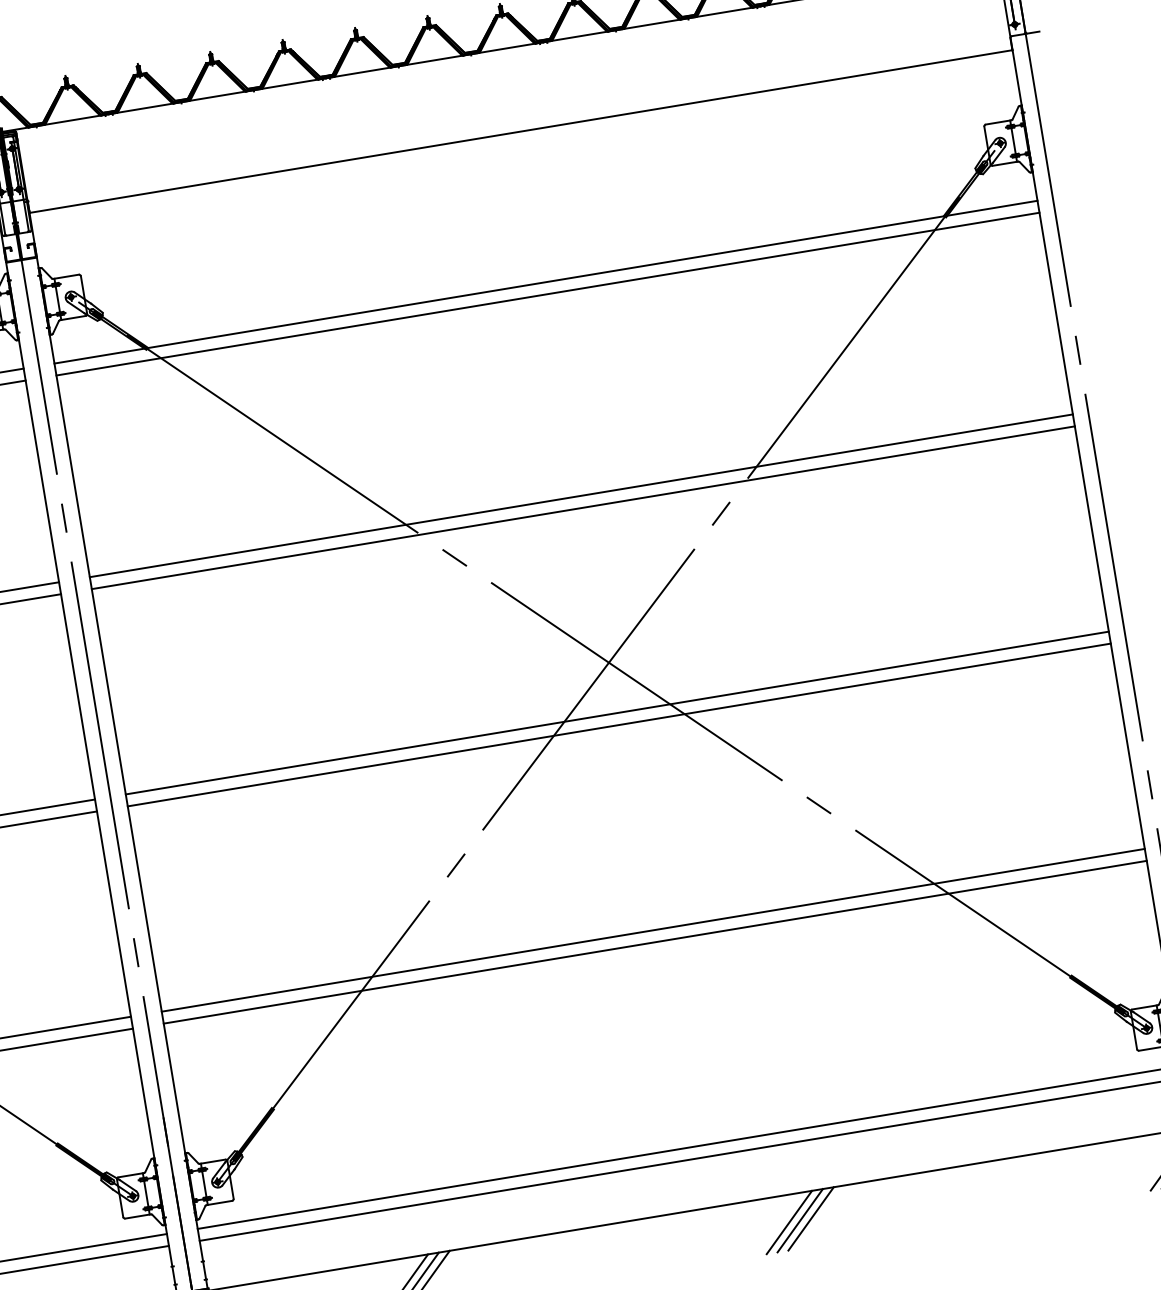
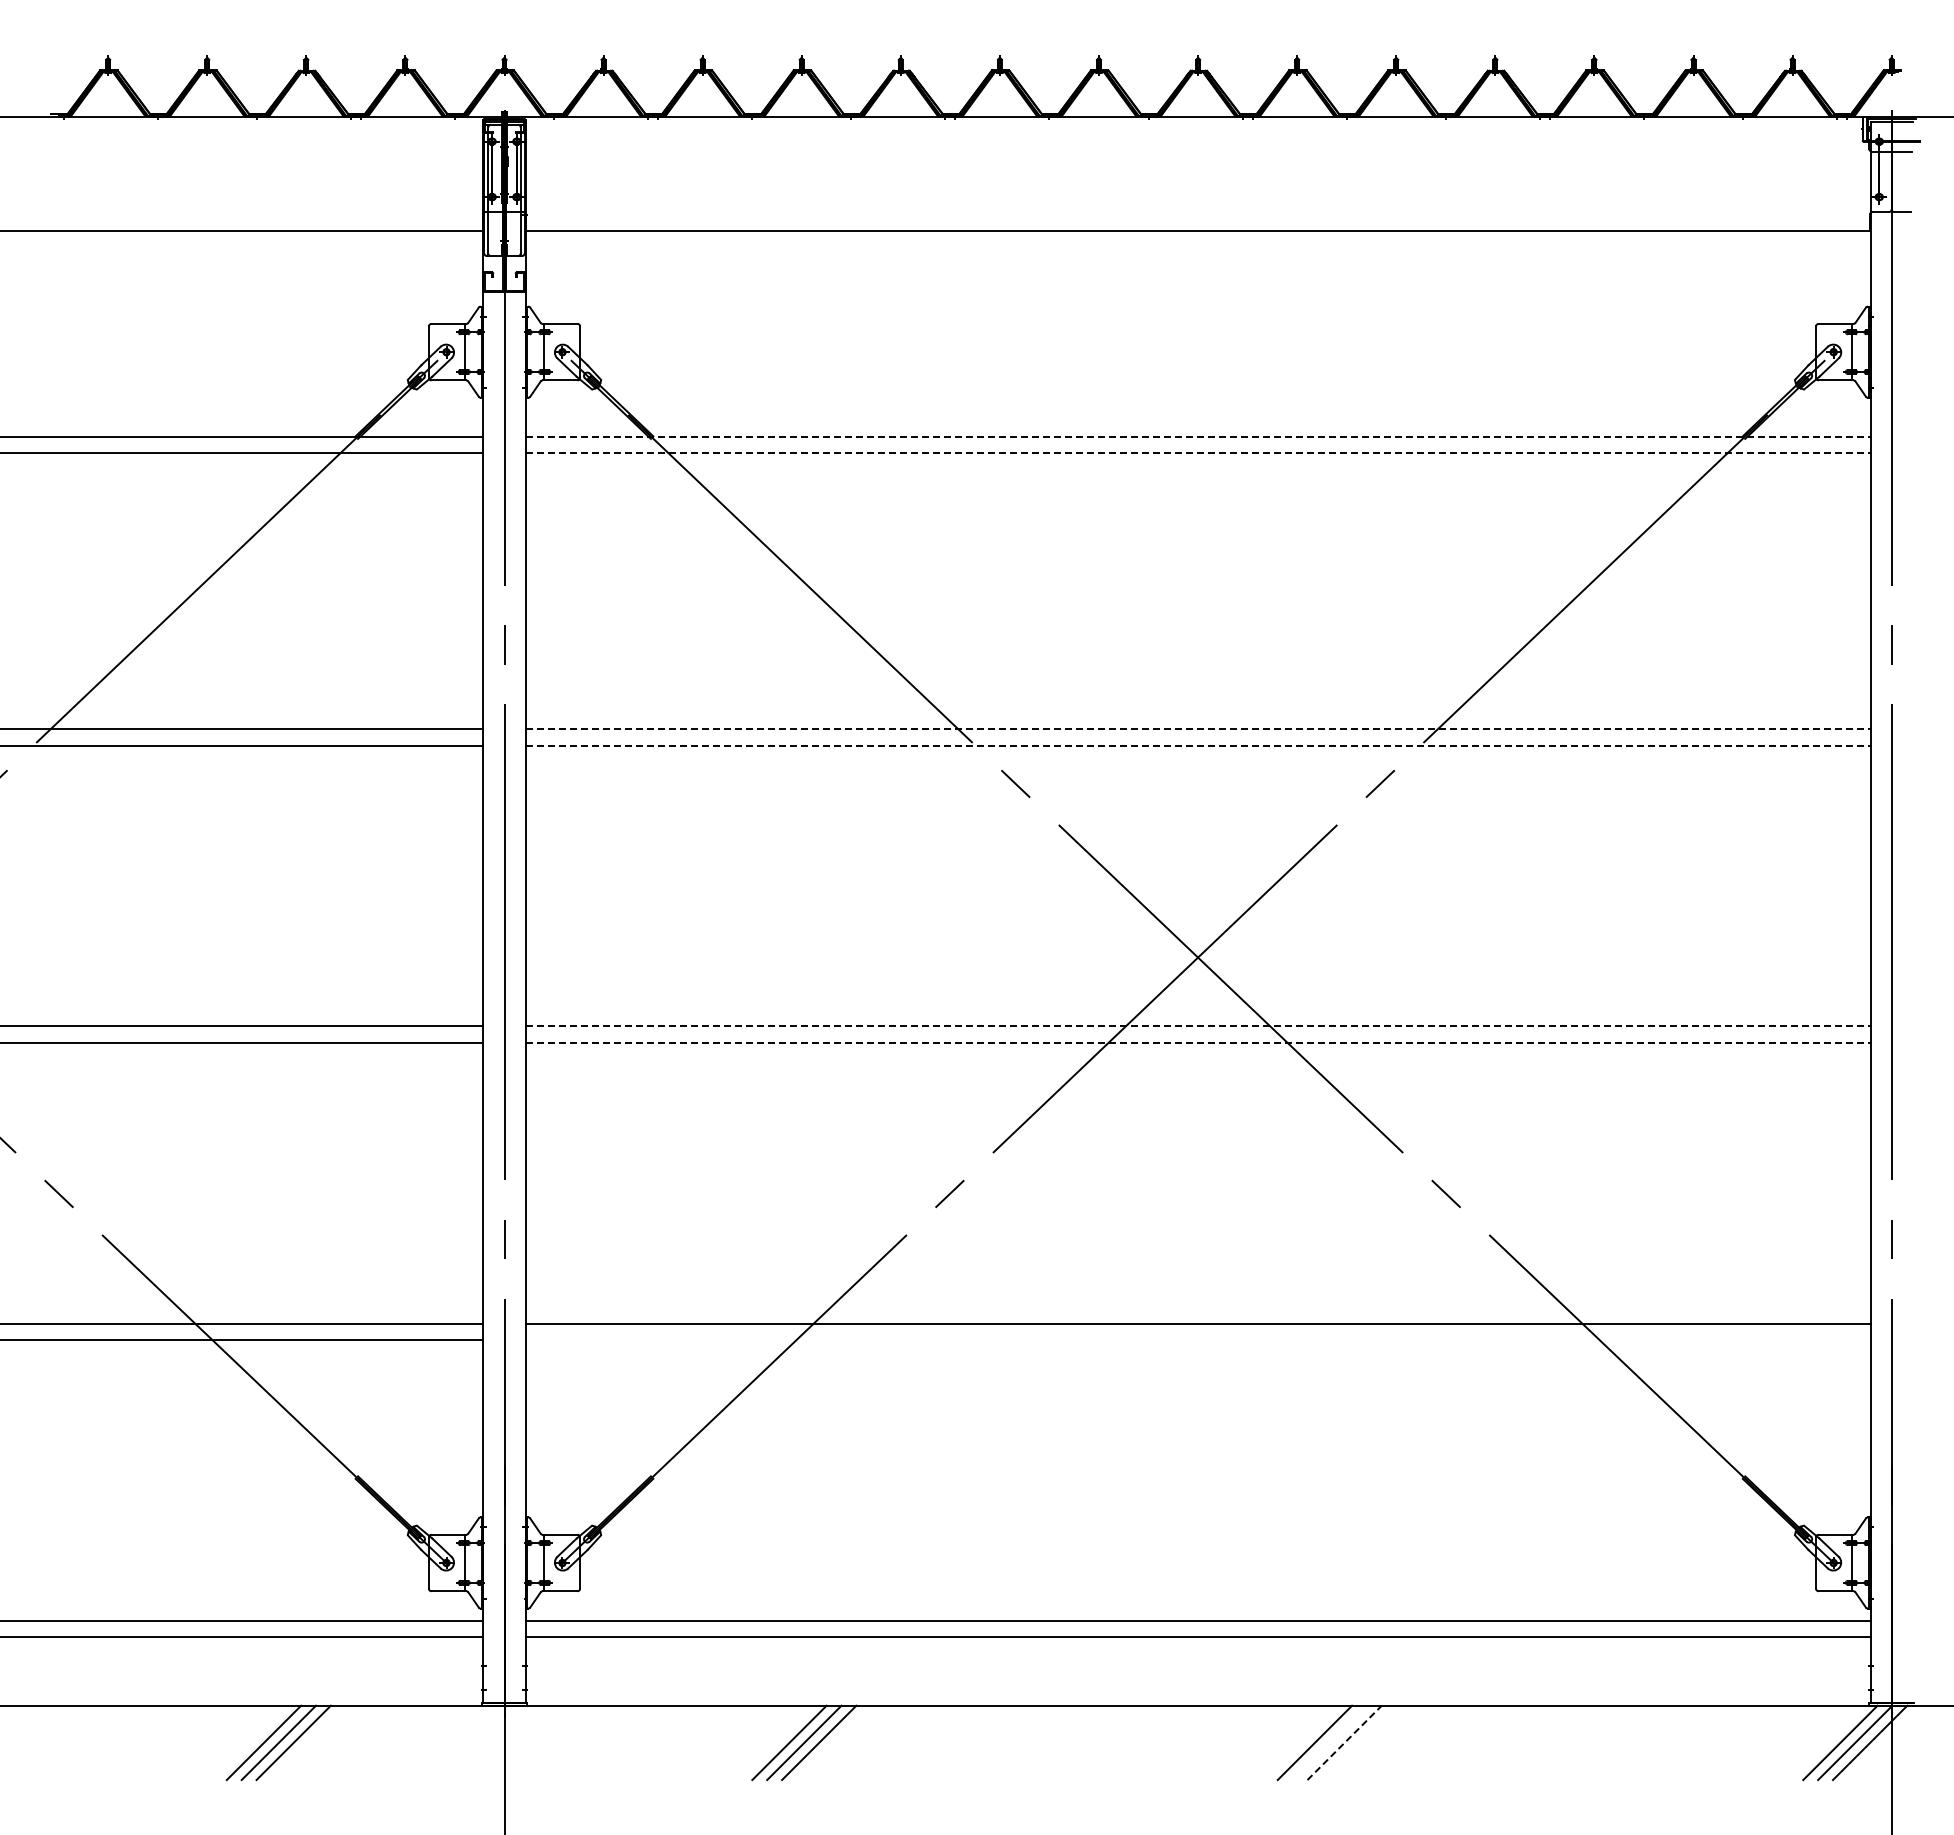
line: (546, 281) -> (1198, 436), solid -> dashed
line: (548, 294) -> (1198, 453), solid -> dashed
line: (581, 495) -> (1198, 729), solid -> dashed
line: (583, 507) -> (1198, 745), solid -> dashed
line: (617, 713) -> (1198, 1026), solid -> dashed
line: (619, 724) -> (1198, 1042), solid -> dashed
line: (654, 942) -> (1197, 1340), removed
line: (810, 1218) -> (1344, 1742), solid -> dashed
line: (800, 1220) -> (1329, 1742), removed

